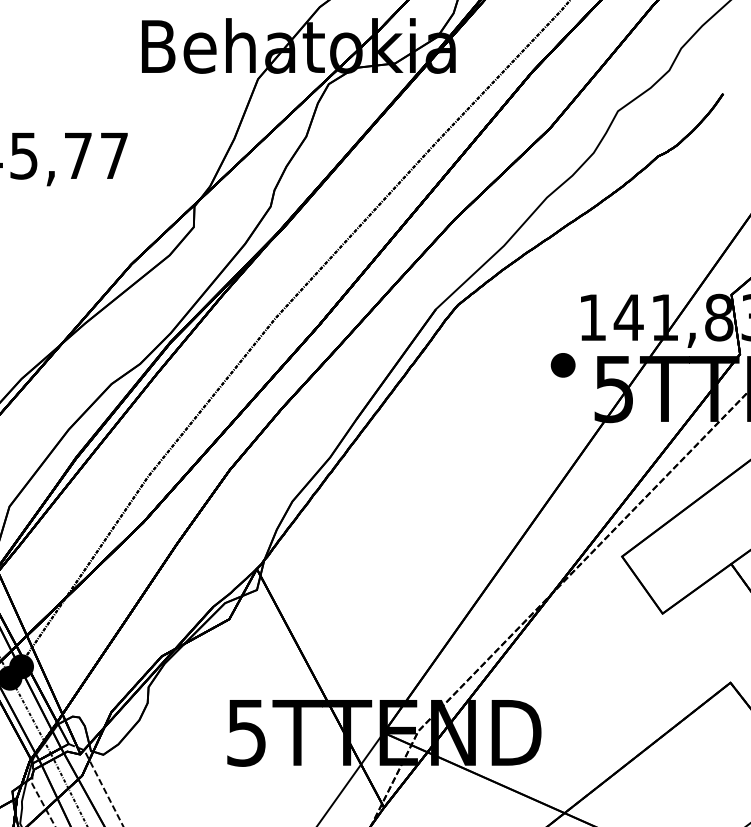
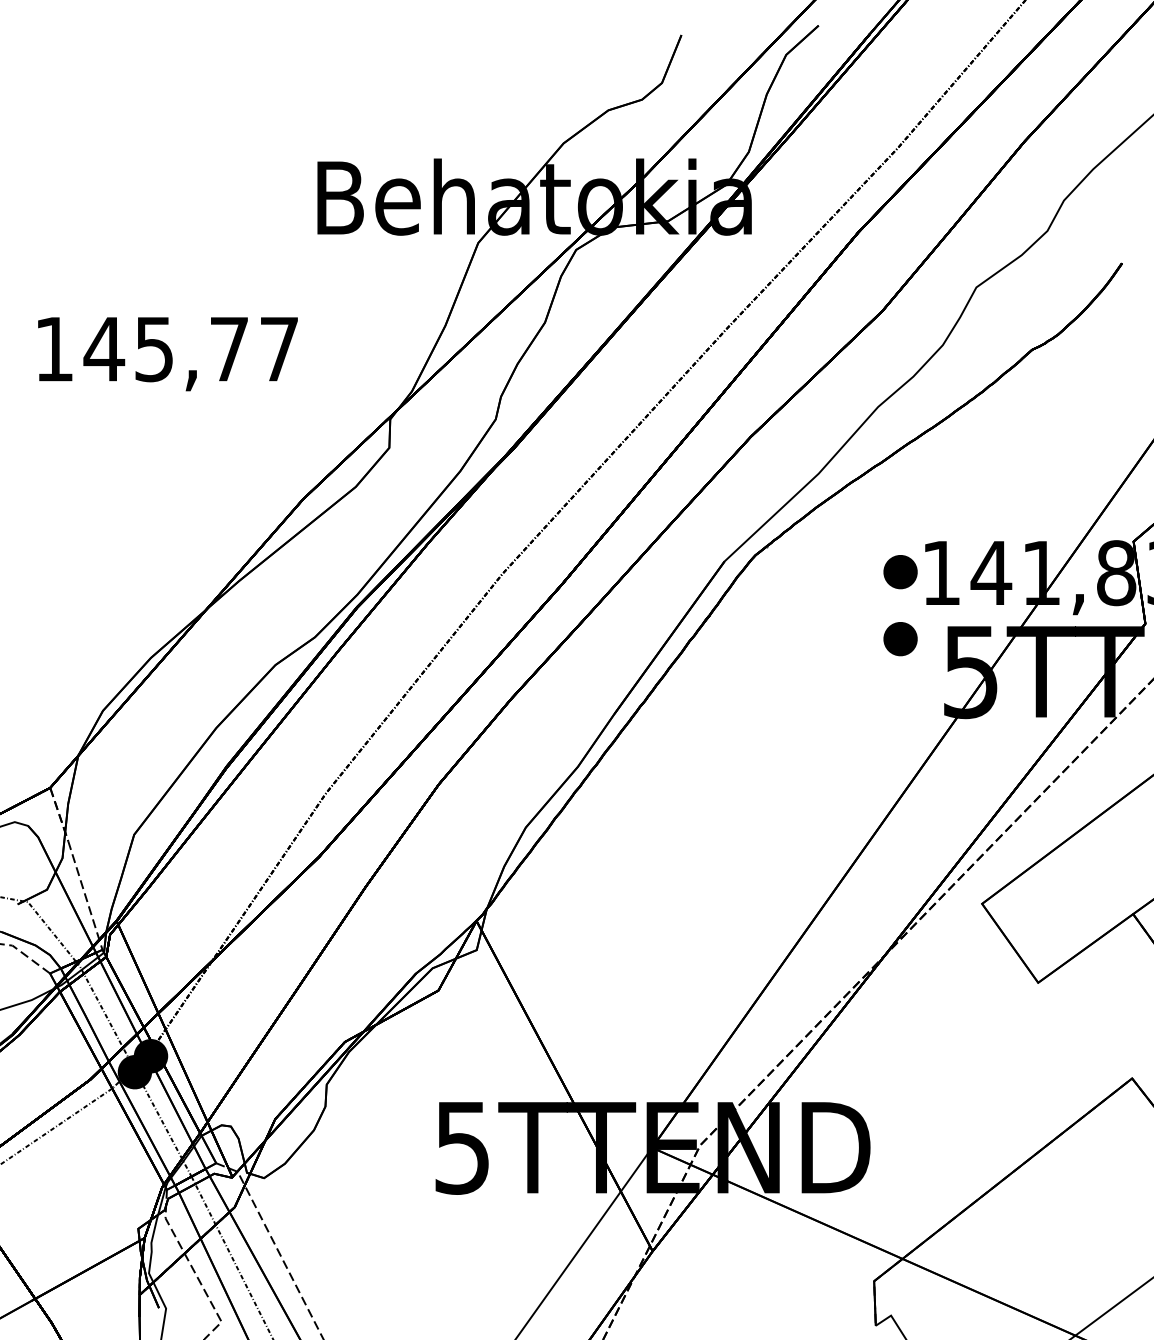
part: (563, 317) -> (900, 572), added

